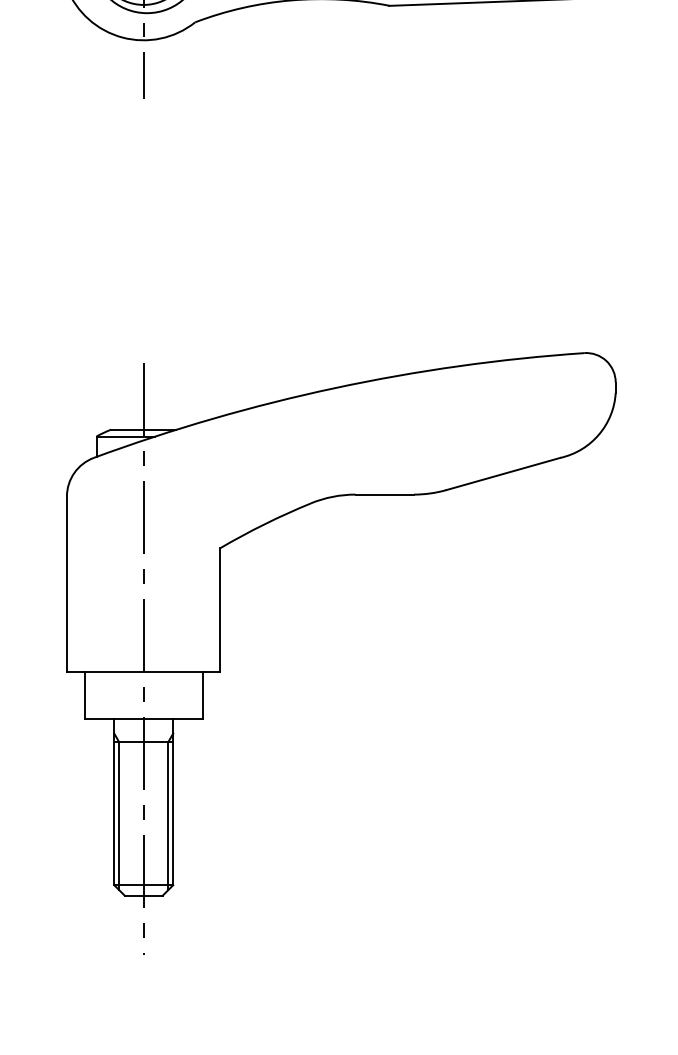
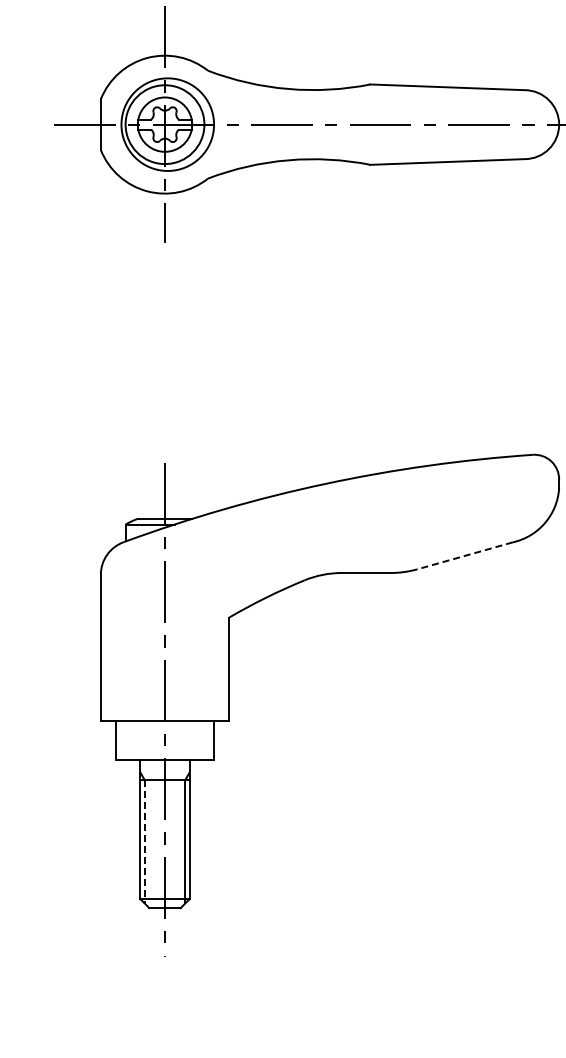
line: (502, 473) -> (464, 555), solid -> dashed
line: (119, 816) -> (144, 841), solid -> dashed

